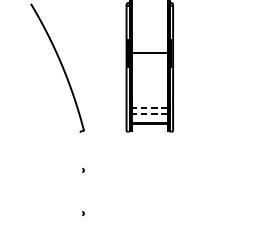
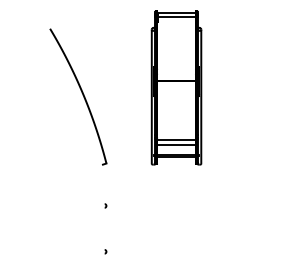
line: (149, 108) -> (176, 139), dashed -> solid
line: (149, 113) -> (176, 145), dashed -> solid

